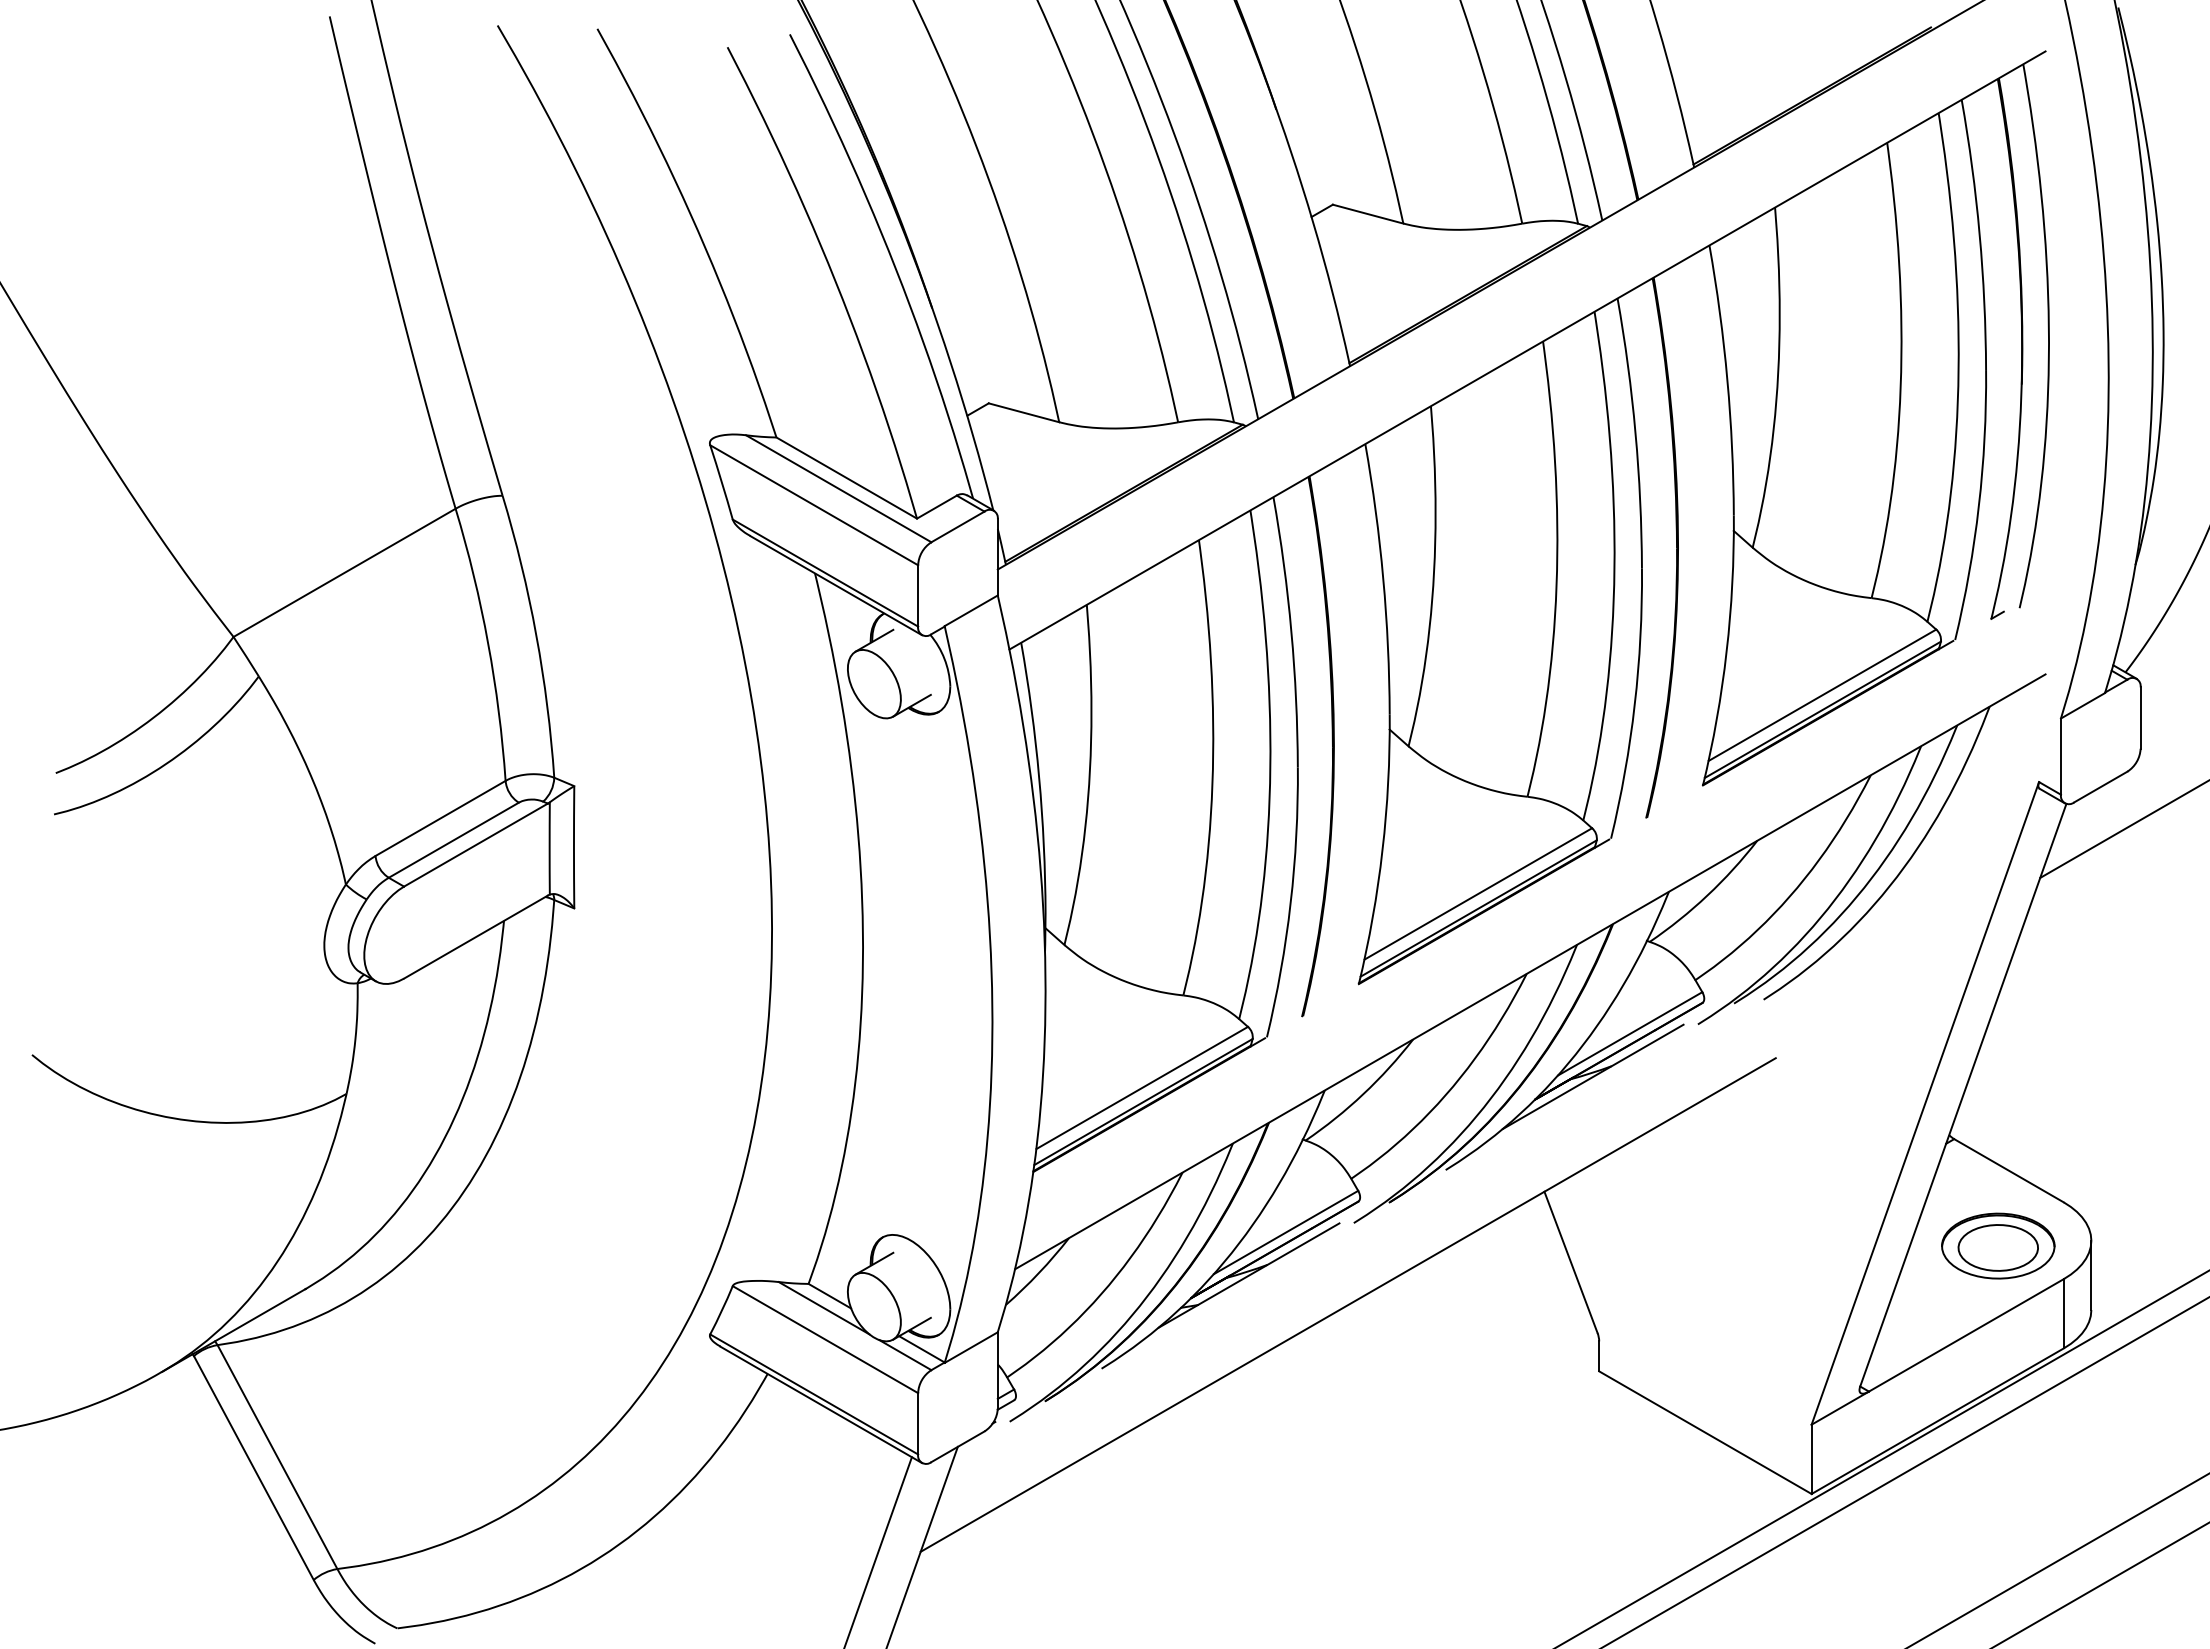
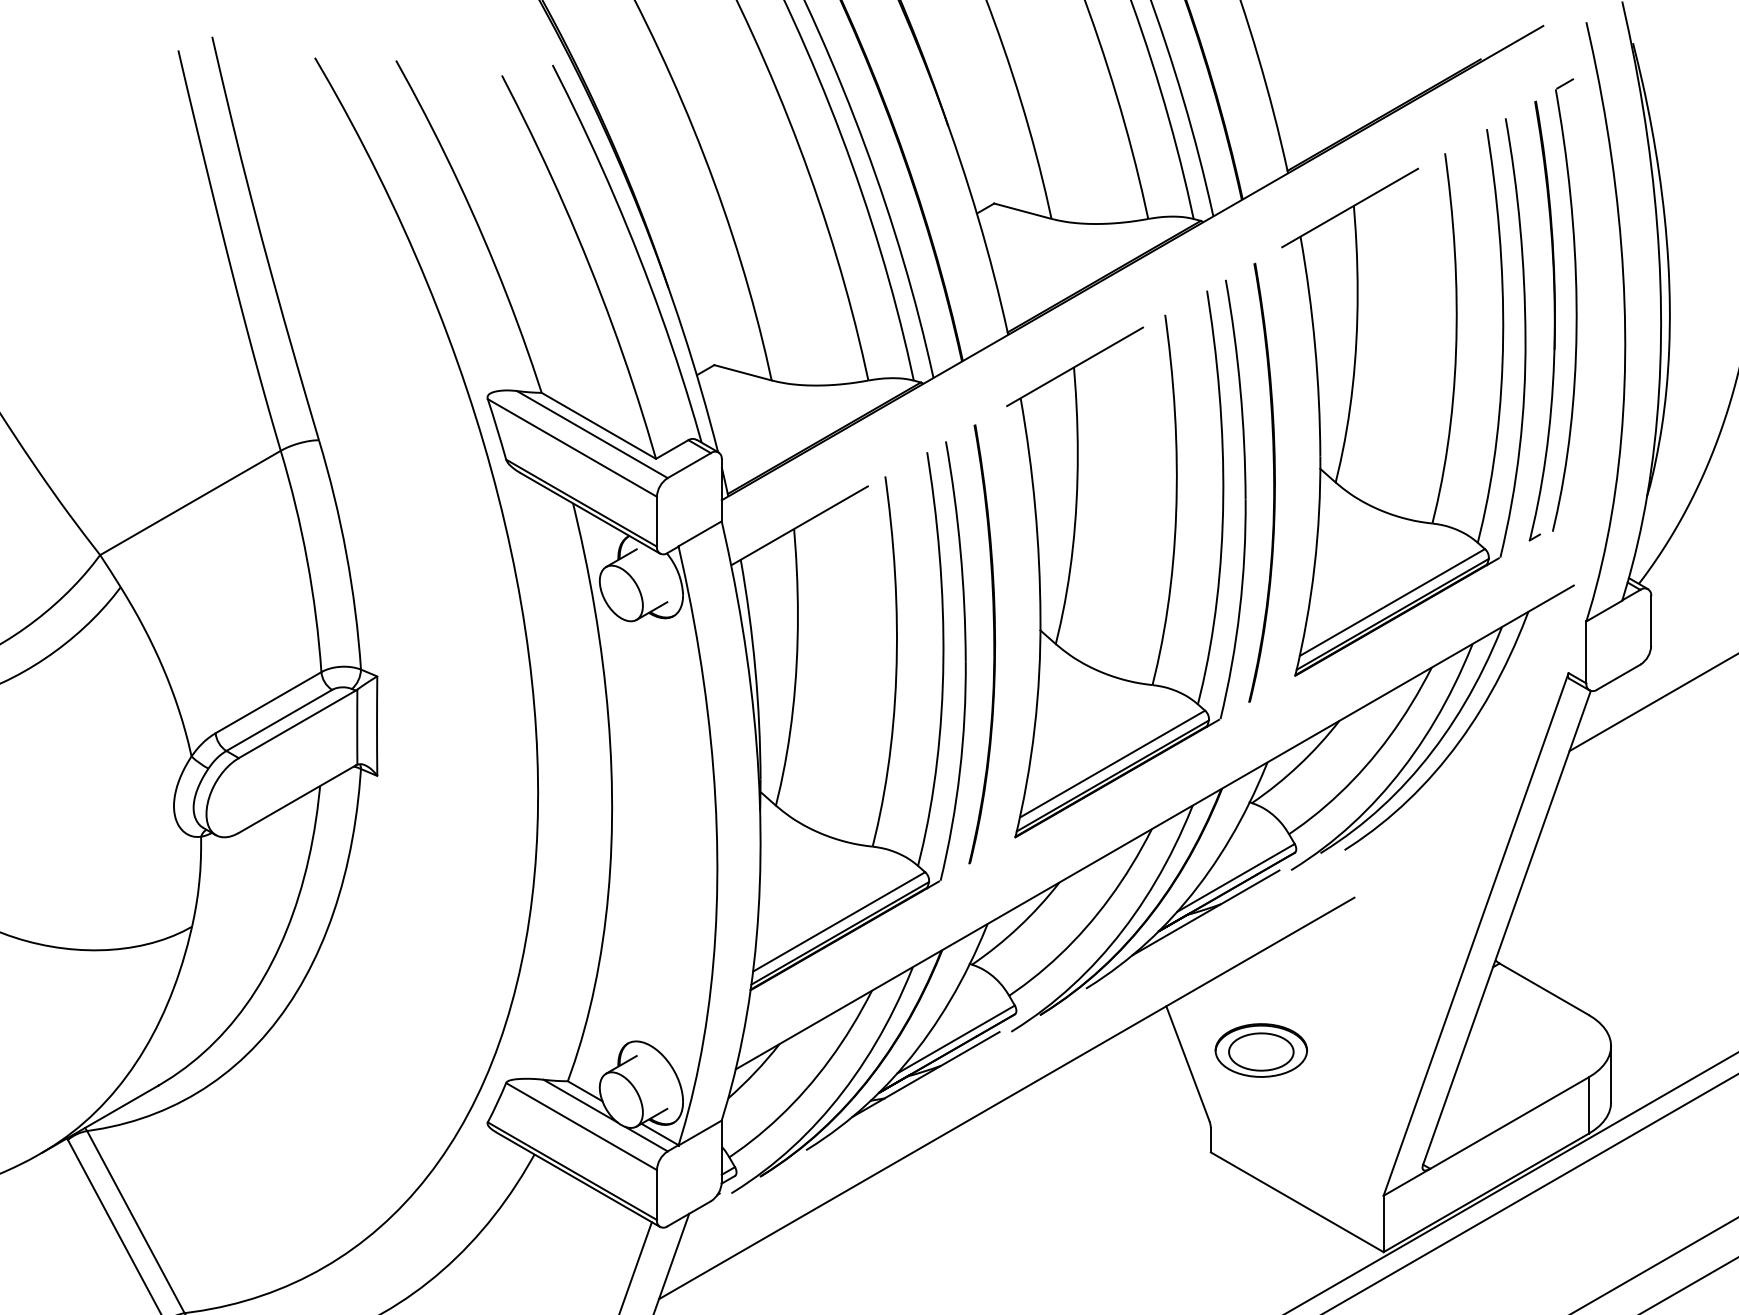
line: (1527, 350) -> (1152, 322), solid -> dashed
part: (1998, 1245) -> (1261, 1050), moved

